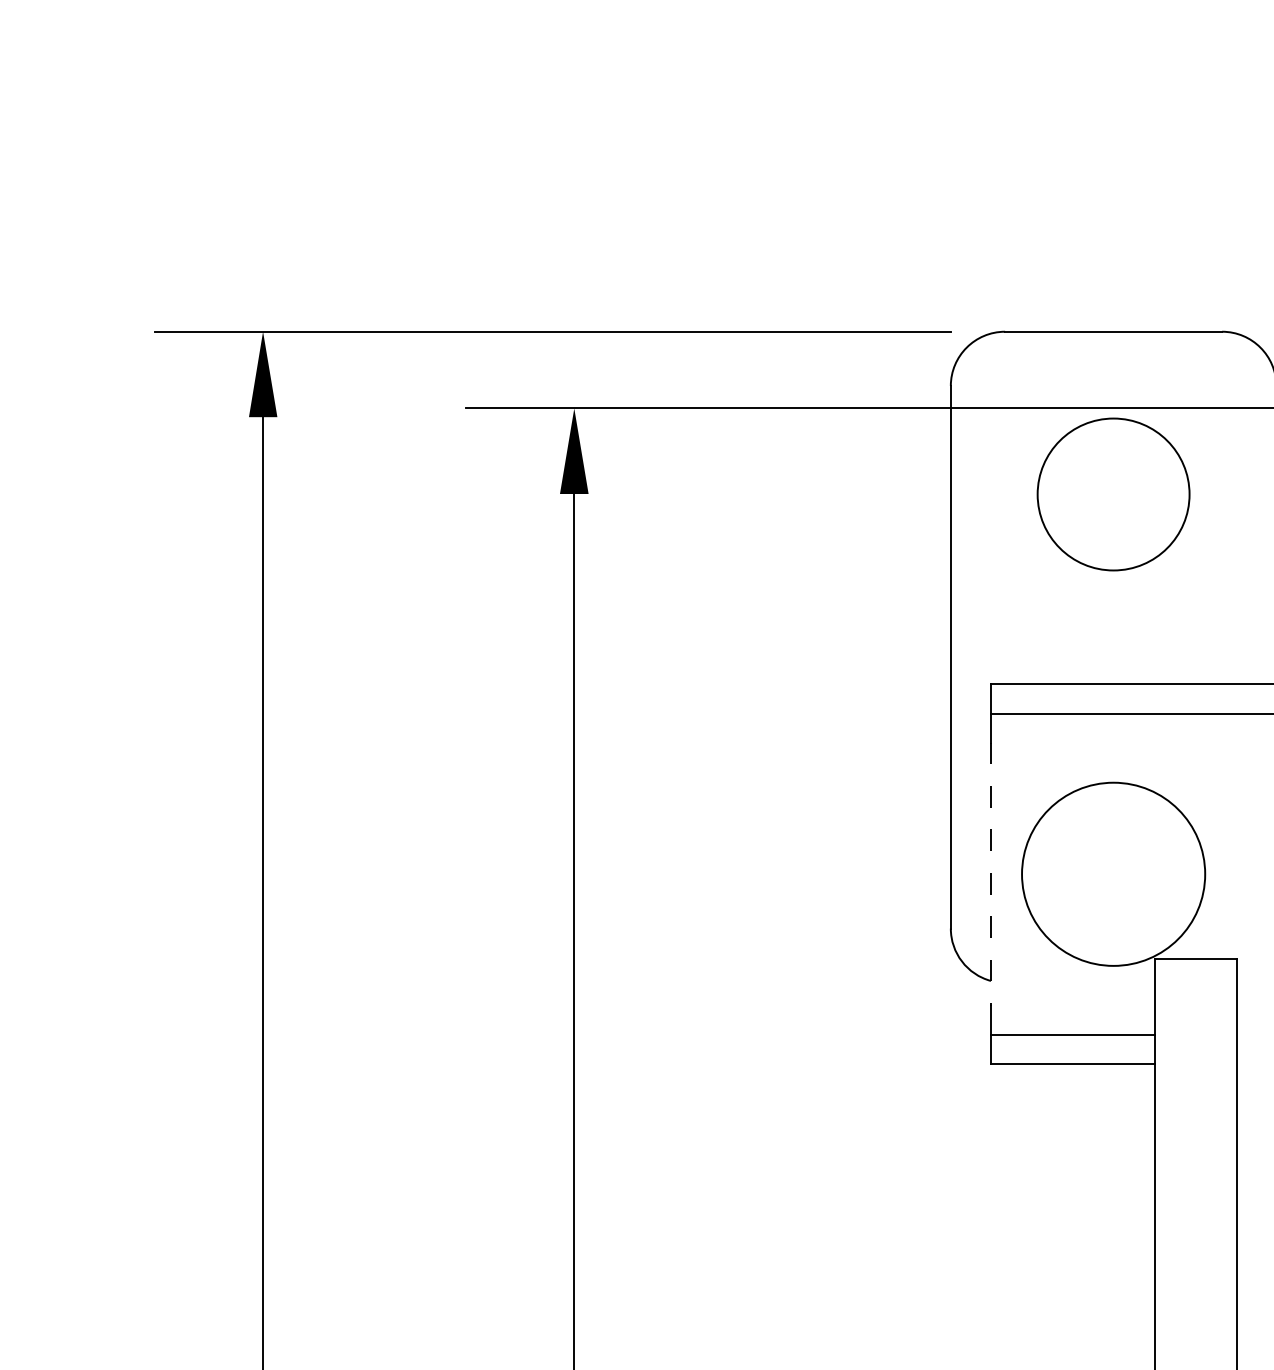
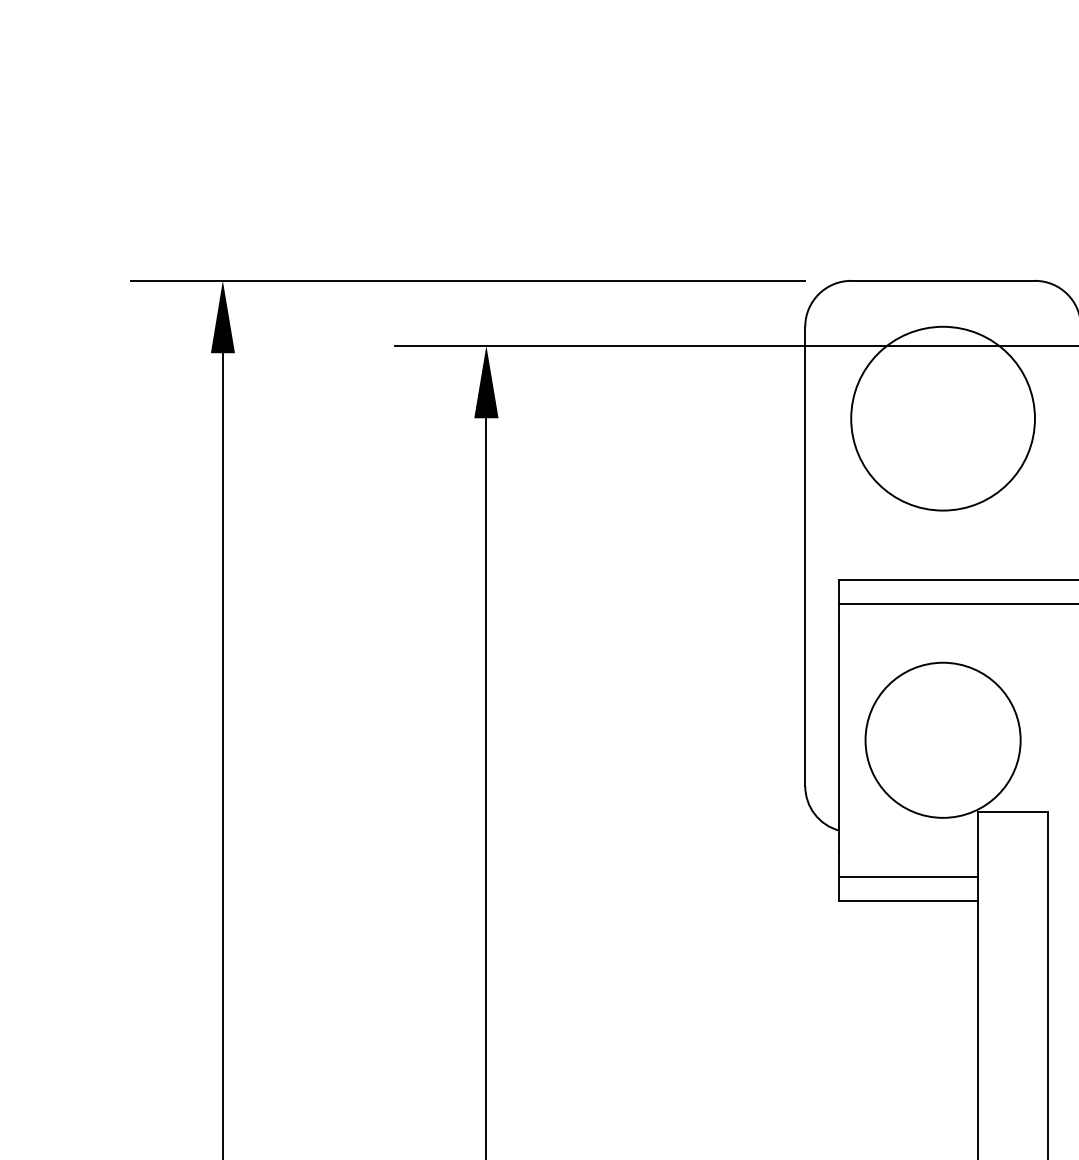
circle: (1112, 494) -> (942, 418), size x1.43
line: (991, 874) -> (839, 740), dashed -> solid

